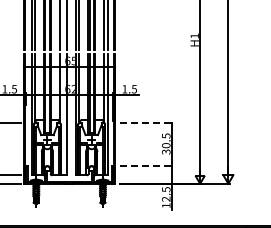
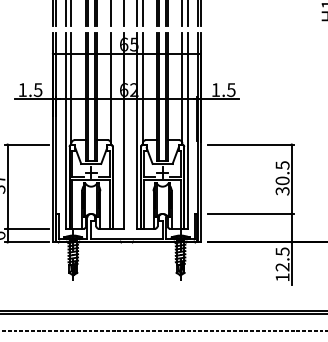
line: (146, 123) -> (250, 145), dashed -> solid
line: (146, 166) -> (250, 214), dashed -> solid

